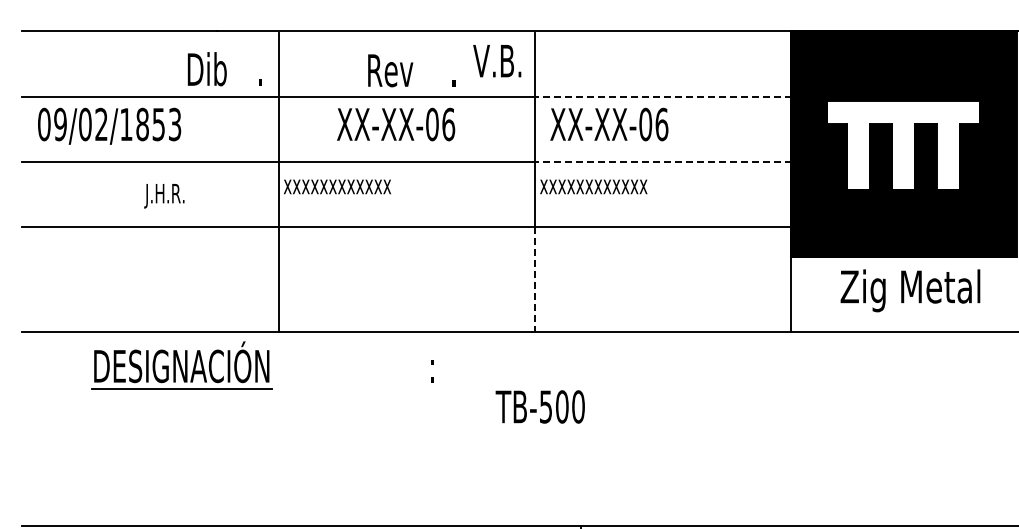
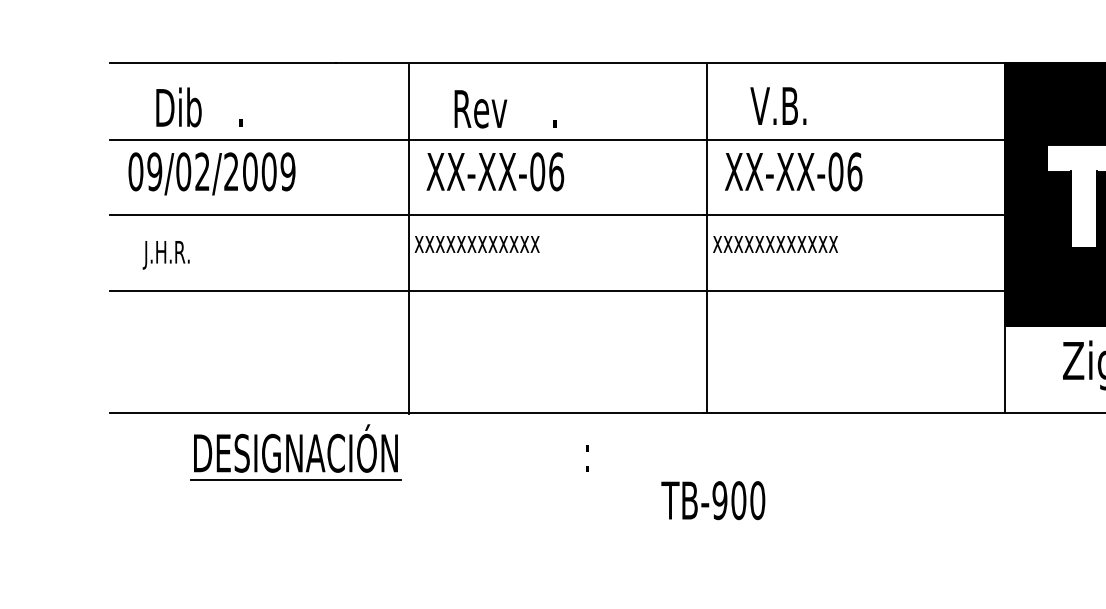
text: (497, 61) -> (778, 106), moved
text: (224, 69) -> (198, 107), moved
text: (411, 70) -> (505, 108), moved
line: (662, 97) -> (855, 140), dashed -> solid
text: (150, 124) -> (259, 171), 09/02/1853 -> 09/02/2009
text: (396, 124) -> (495, 171), moved
line: (662, 162) -> (855, 216), dashed -> solid
text: (164, 196) -> (166, 255), moved
line: (534, 279) -> (706, 352), dashed -> solid
text: (545, 406) -> (719, 500), TB-500 -> TB-900

